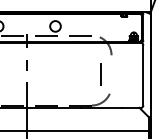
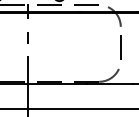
line: (100, 74) -> (120, 47), moved

